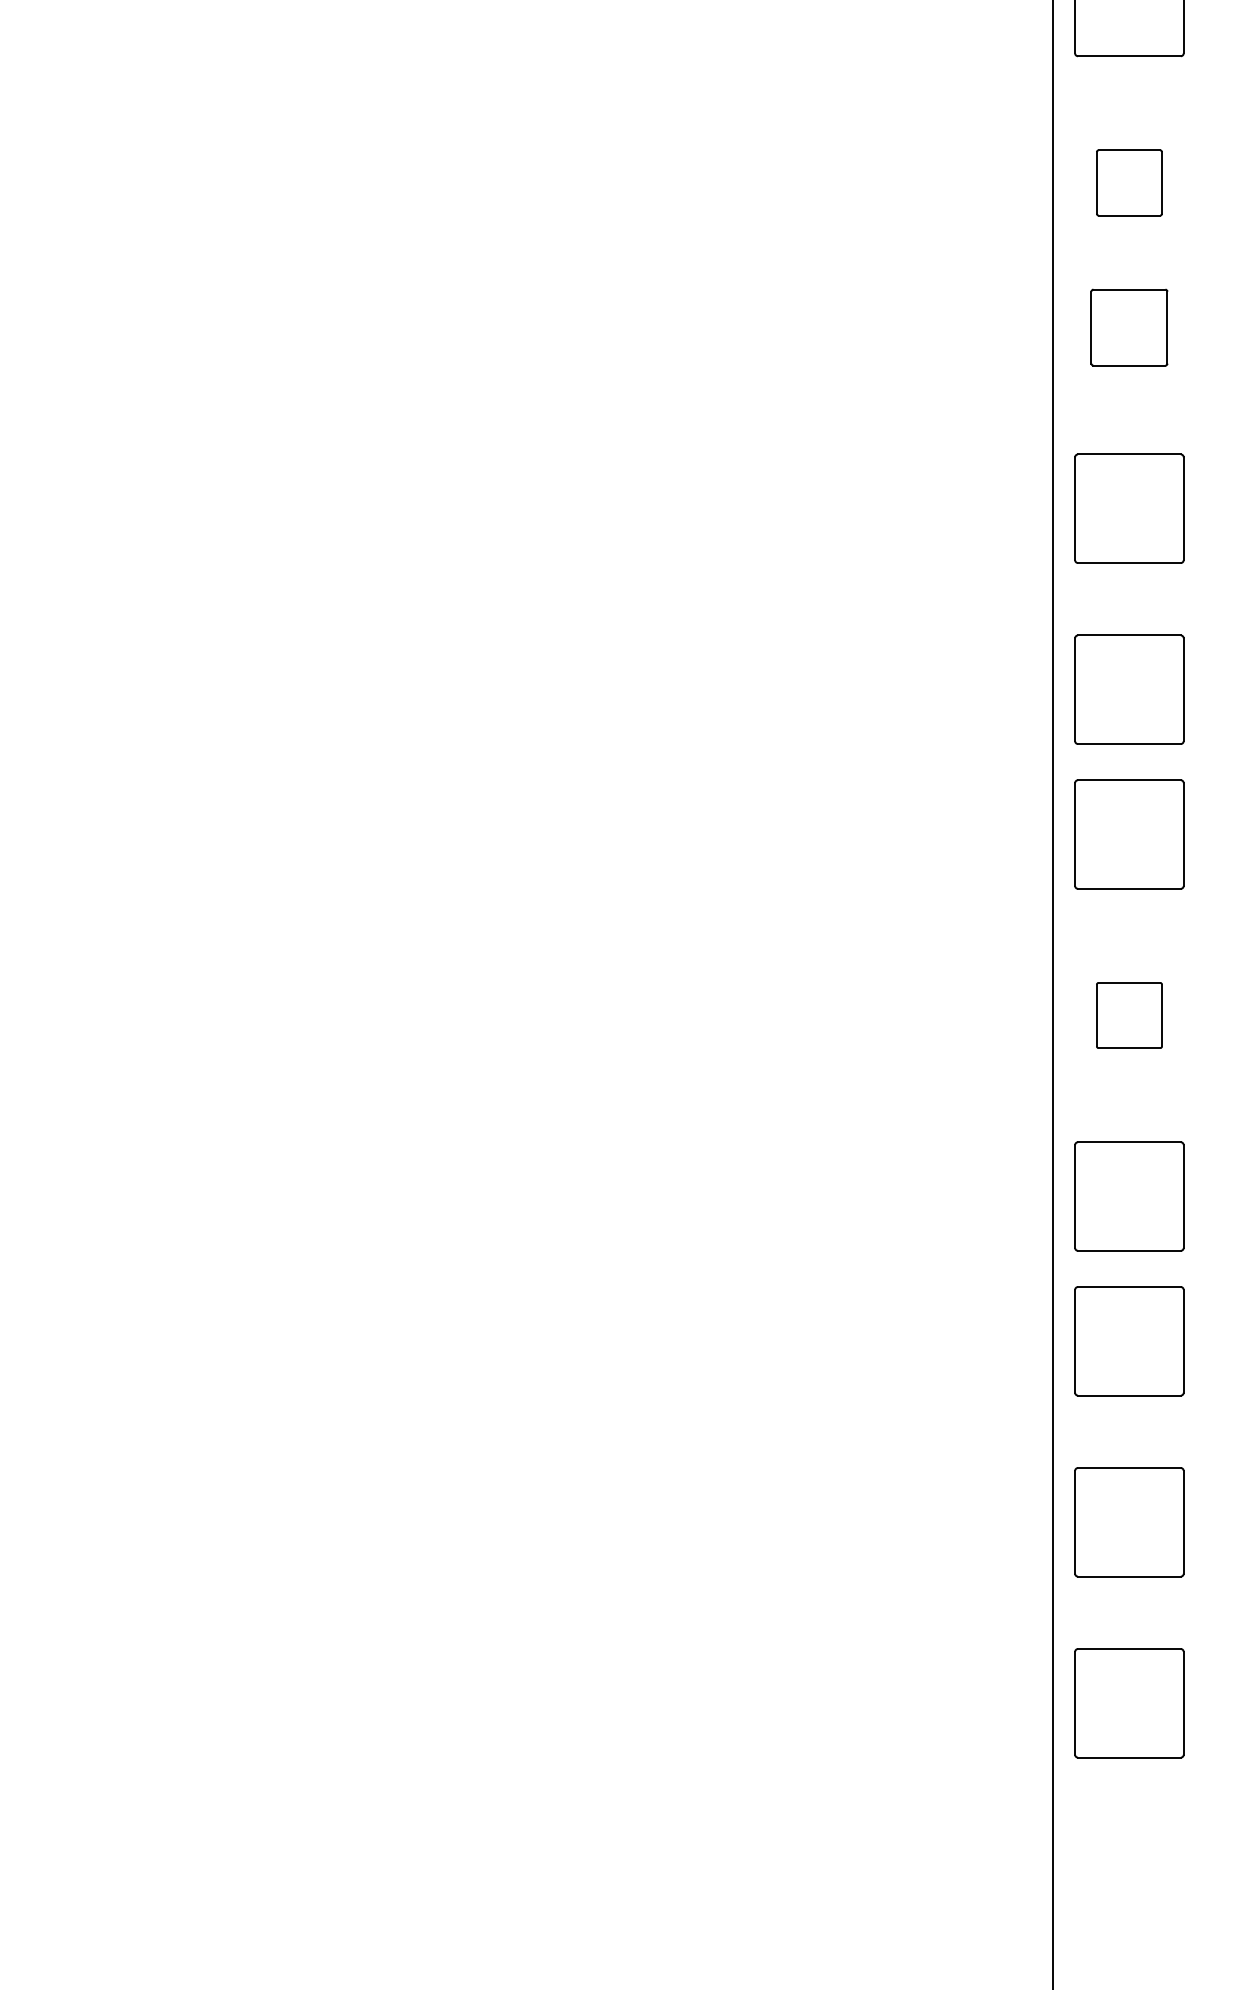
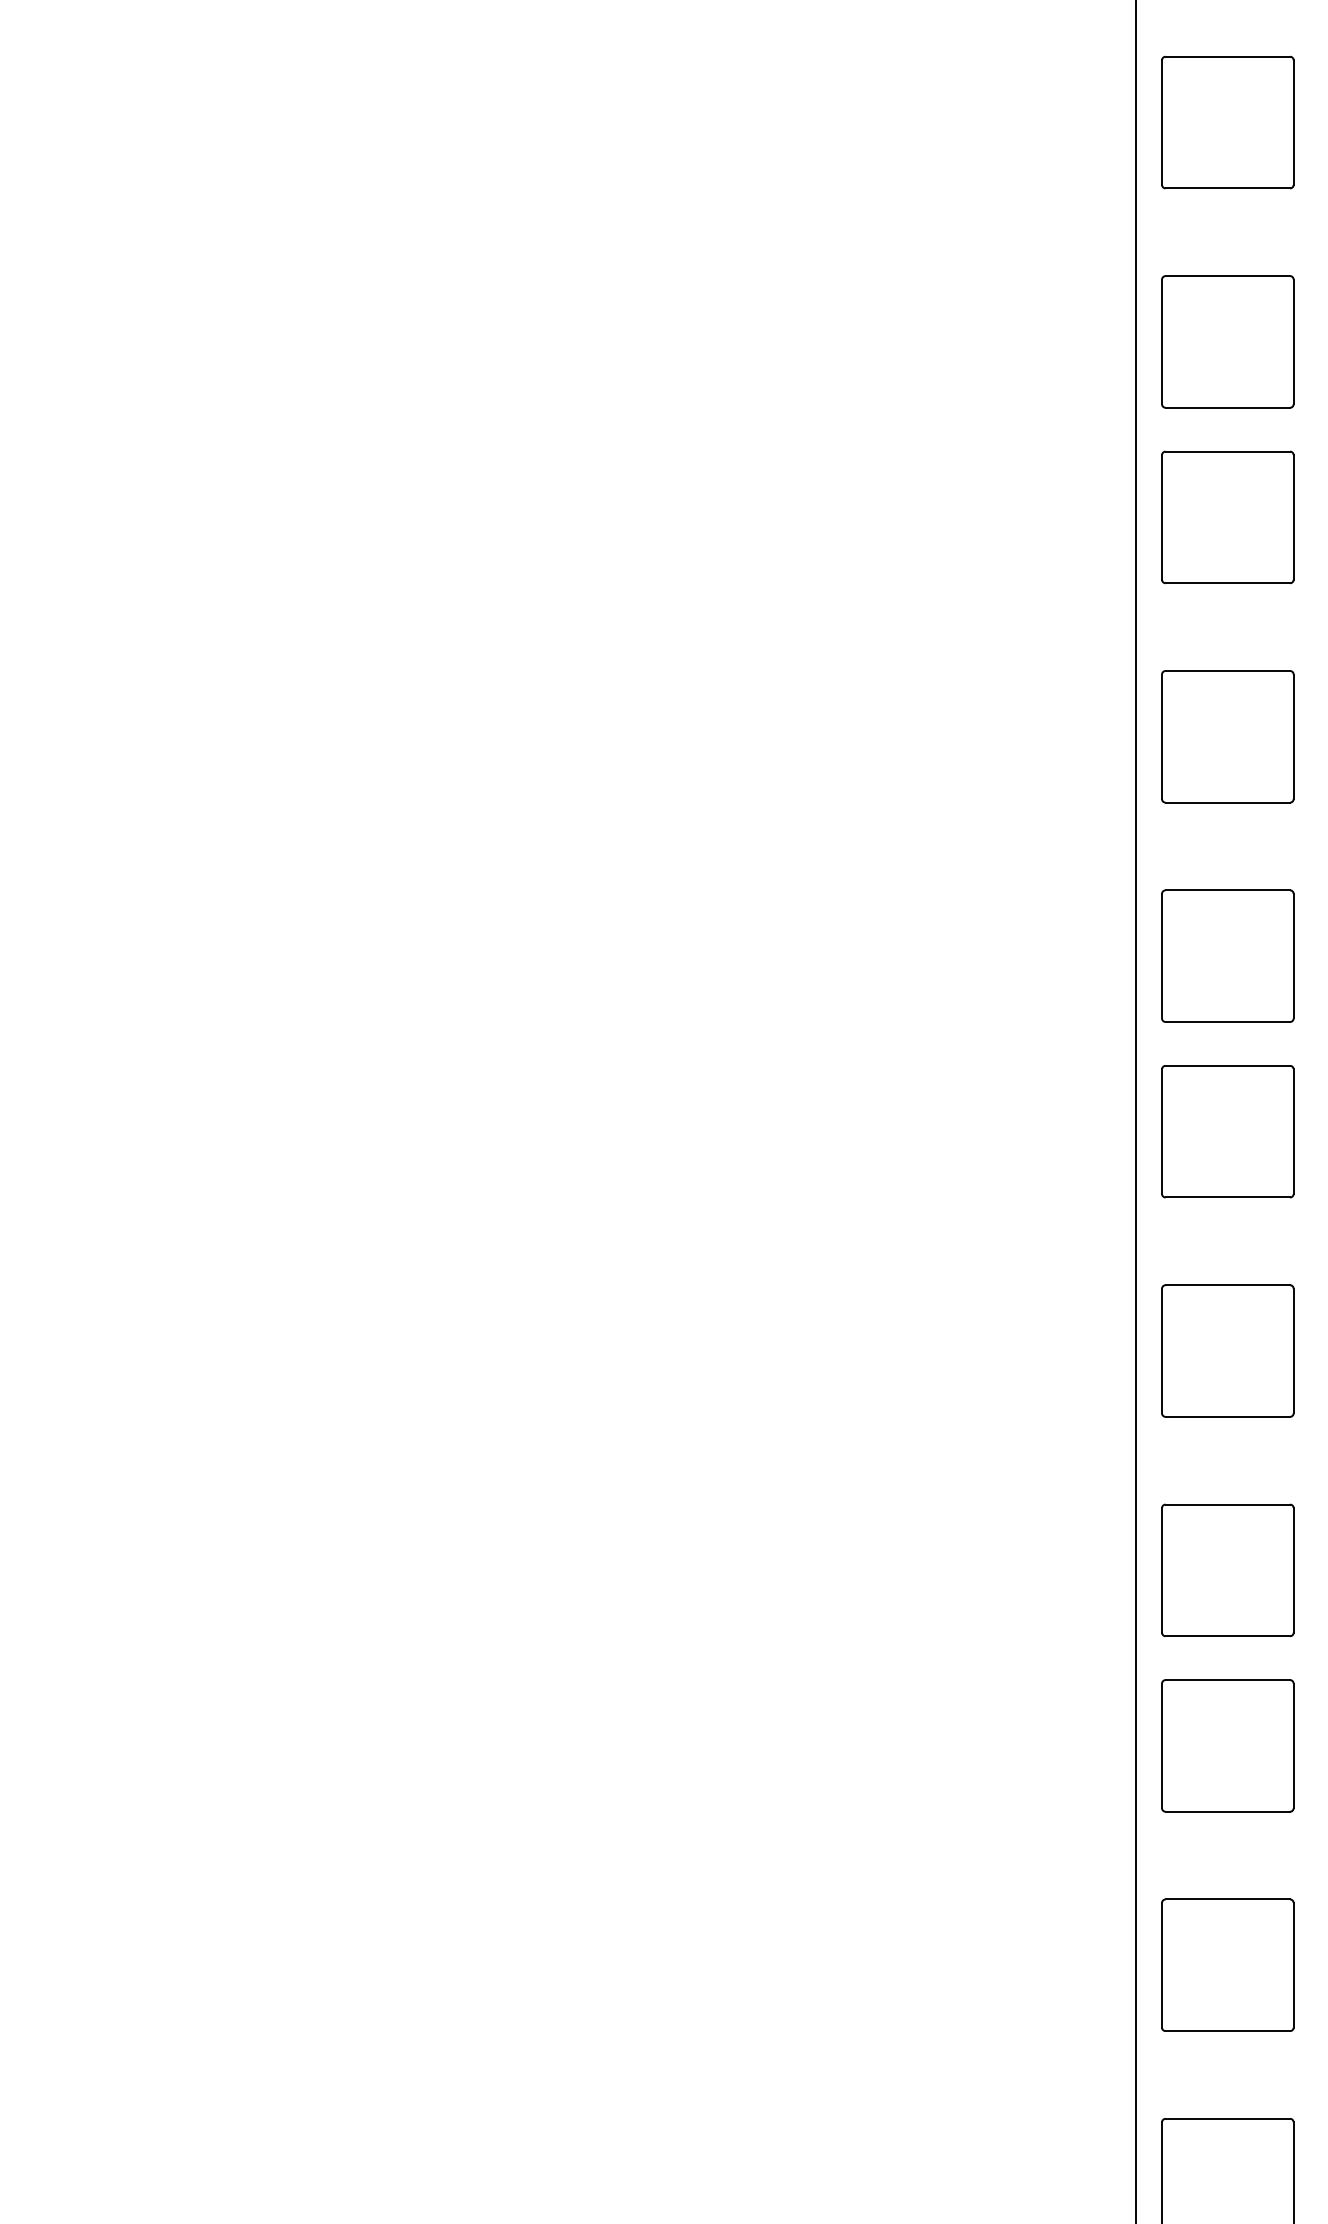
part: (1129, 182) -> (1227, 341), size x1.67
part: (1129, 327) -> (1227, 517), size x1.43
part: (1129, 1015) -> (1227, 1351), size x1.67

